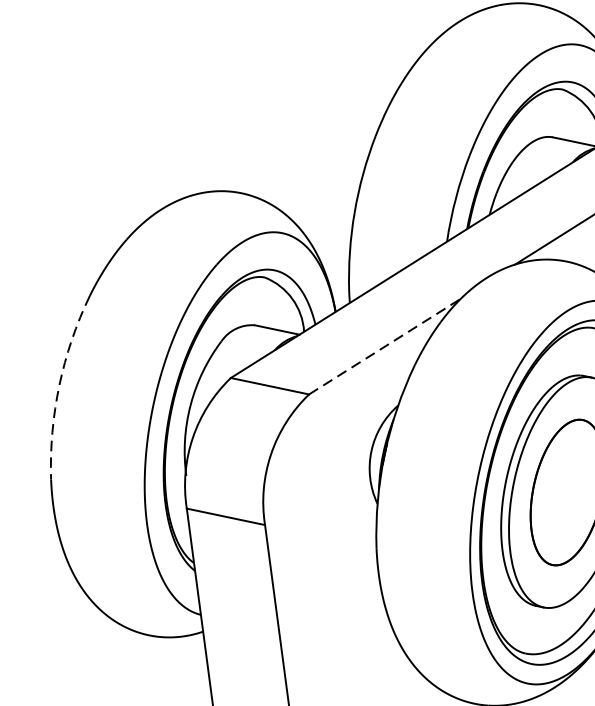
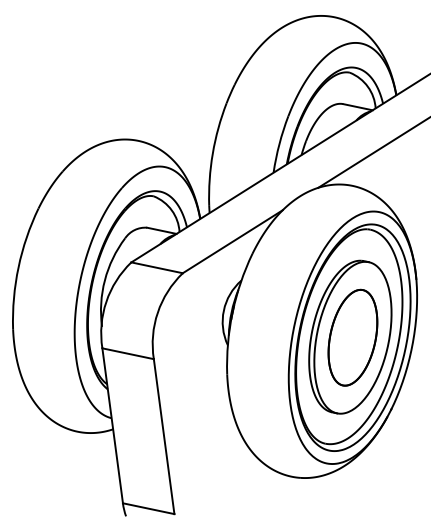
line: (386, 346) -> (233, 241), dashed -> solid
arc: (59, 385) -> (18, 267), dashed -> solid

